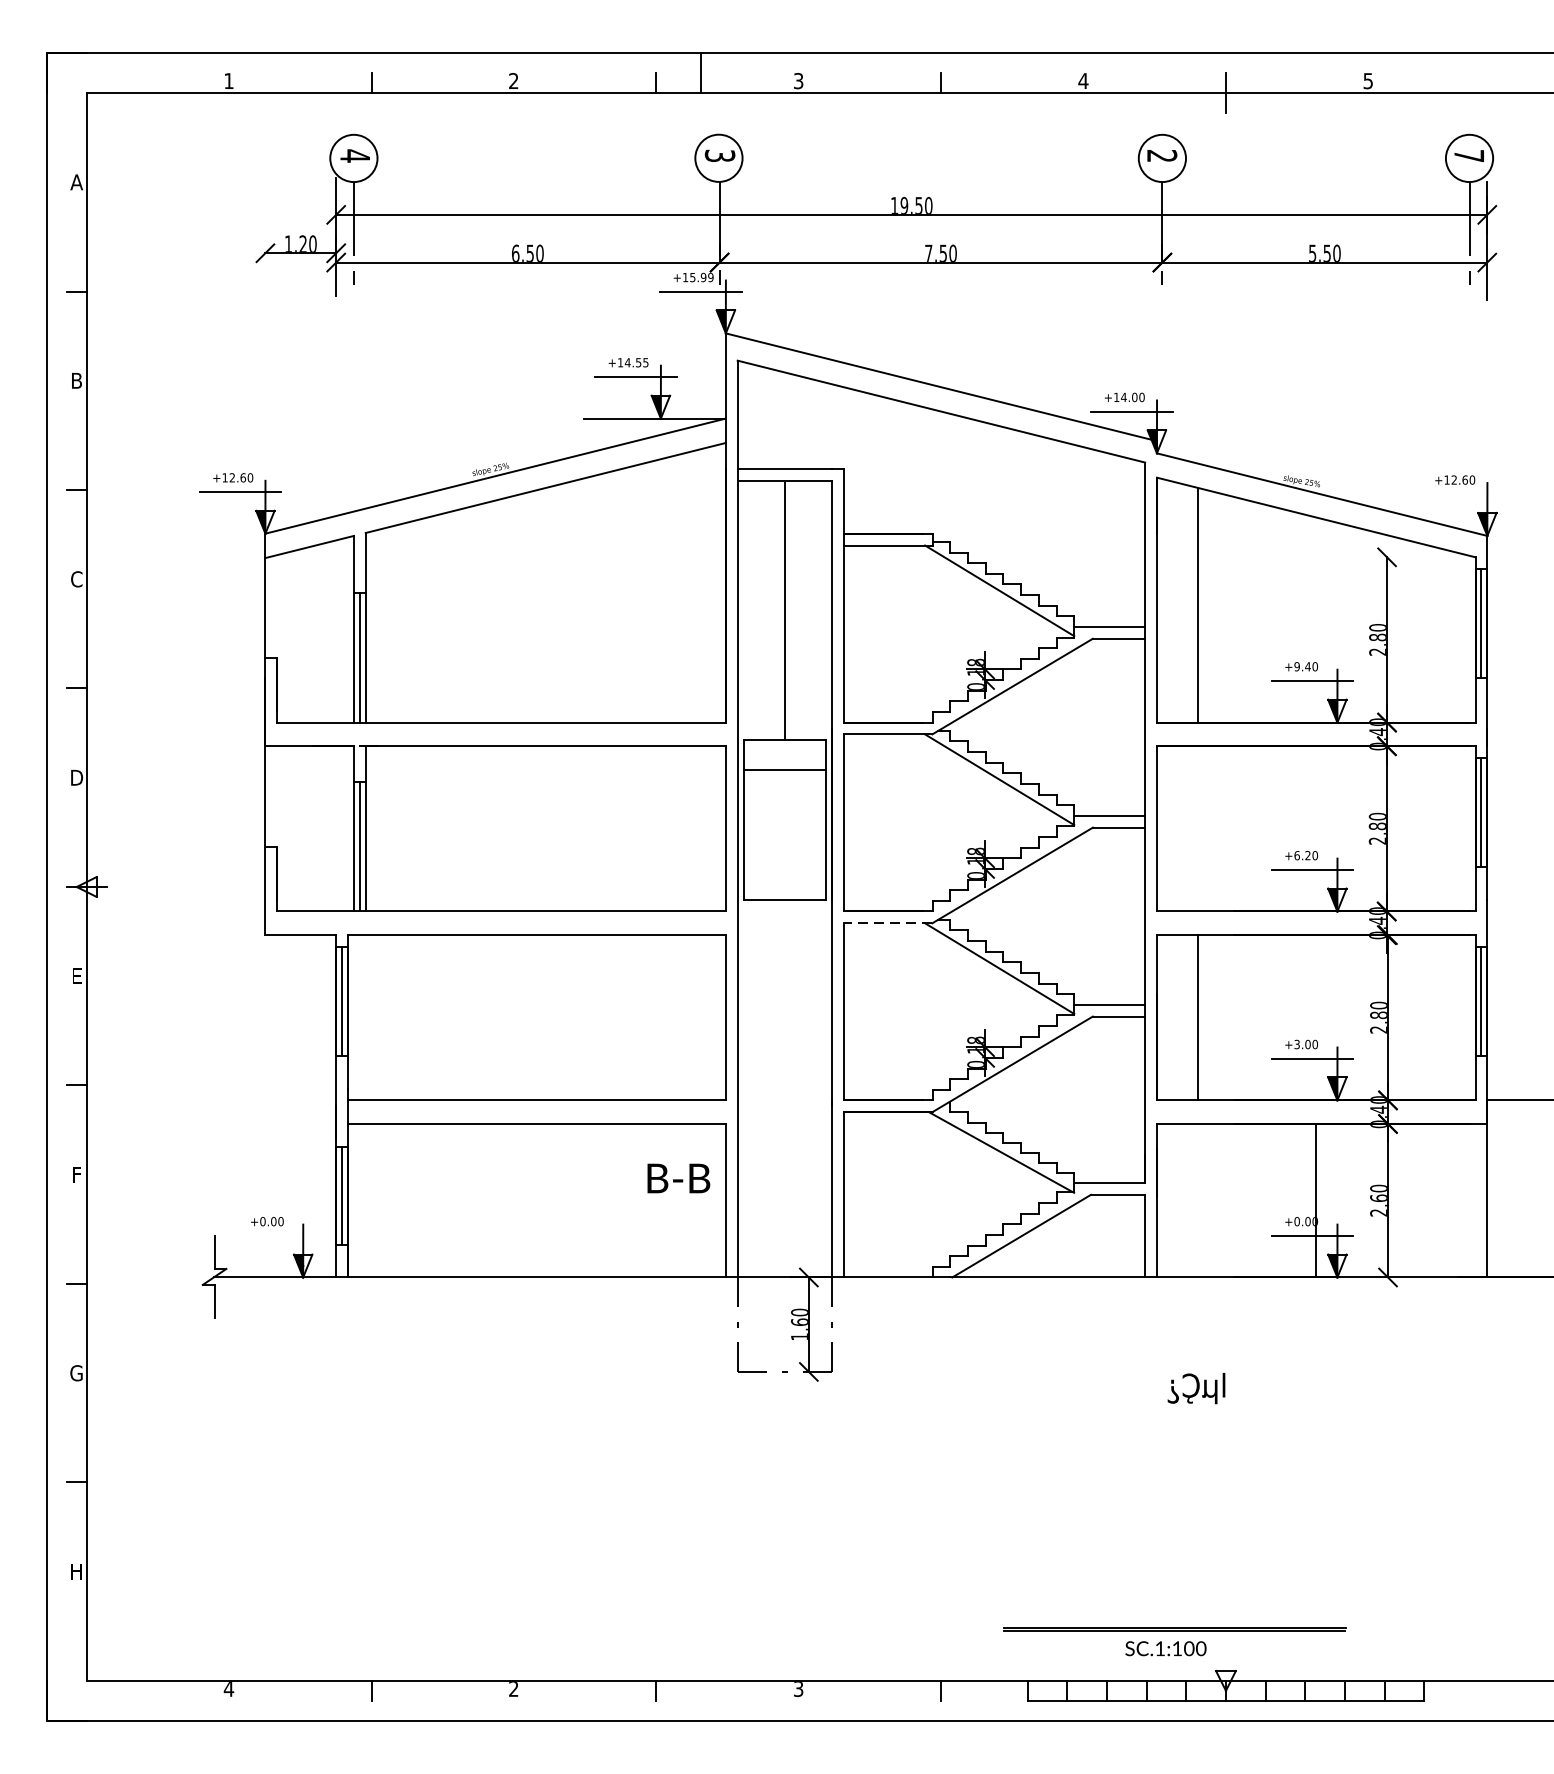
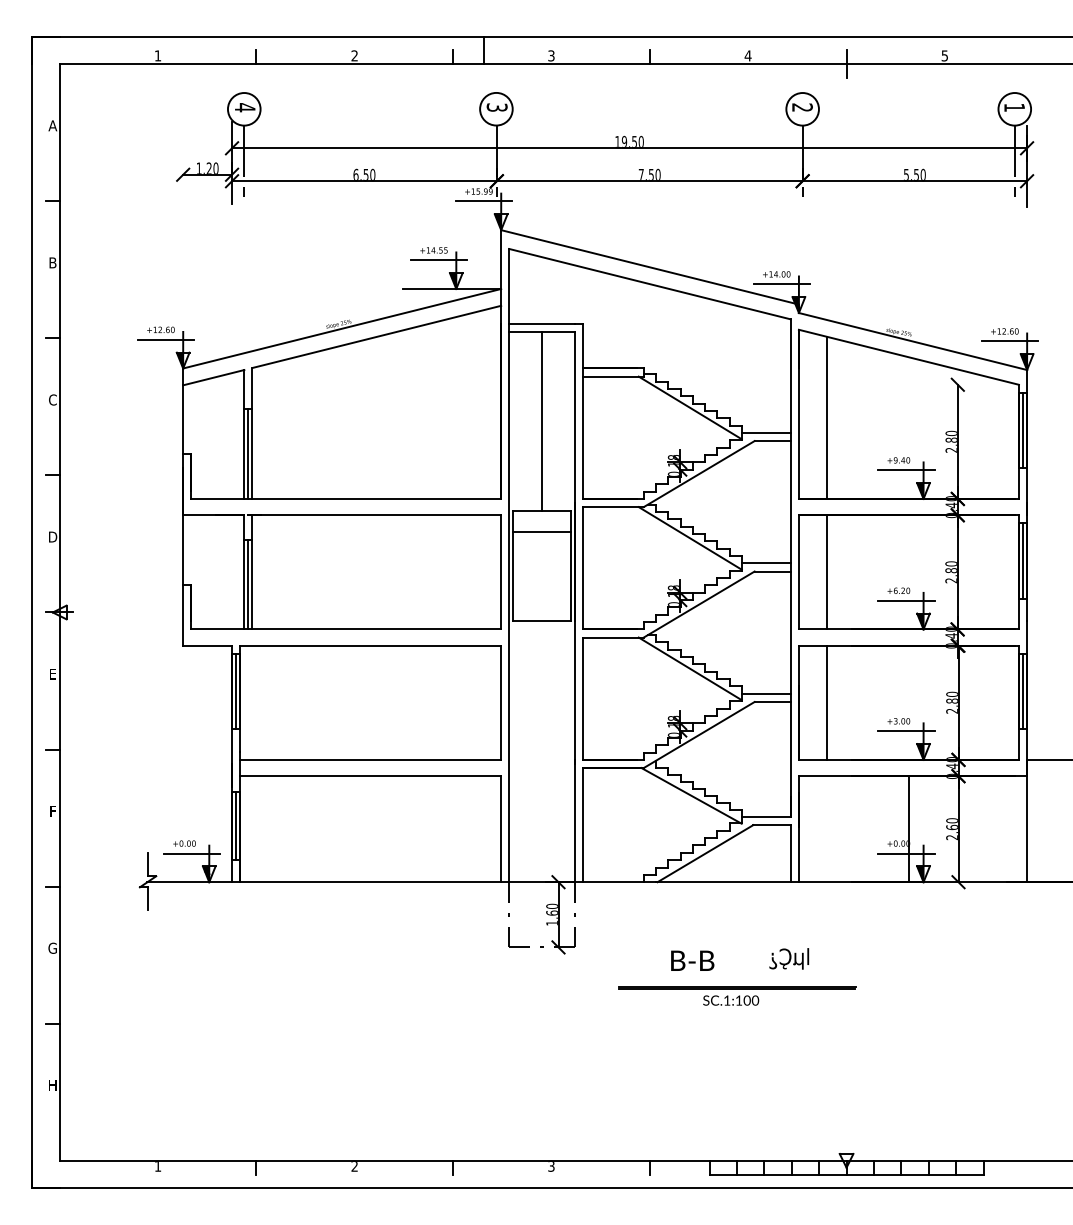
text: (1469, 155) -> (1014, 107), 7 -> 1
line: (1461, 494) -> (1009, 341), added
line: (1198, 829) -> (827, 572), added
line: (888, 923) -> (613, 637), dashed -> solid
text: (678, 1178) -> (692, 960), moved
line: (277, 1235) -> (191, 853), added
text: (1196, 1387) -> (789, 958), moved
part: (1175, 1641) -> (737, 995), moved
text: (228, 1689) -> (157, 1166), 4 -> 1

